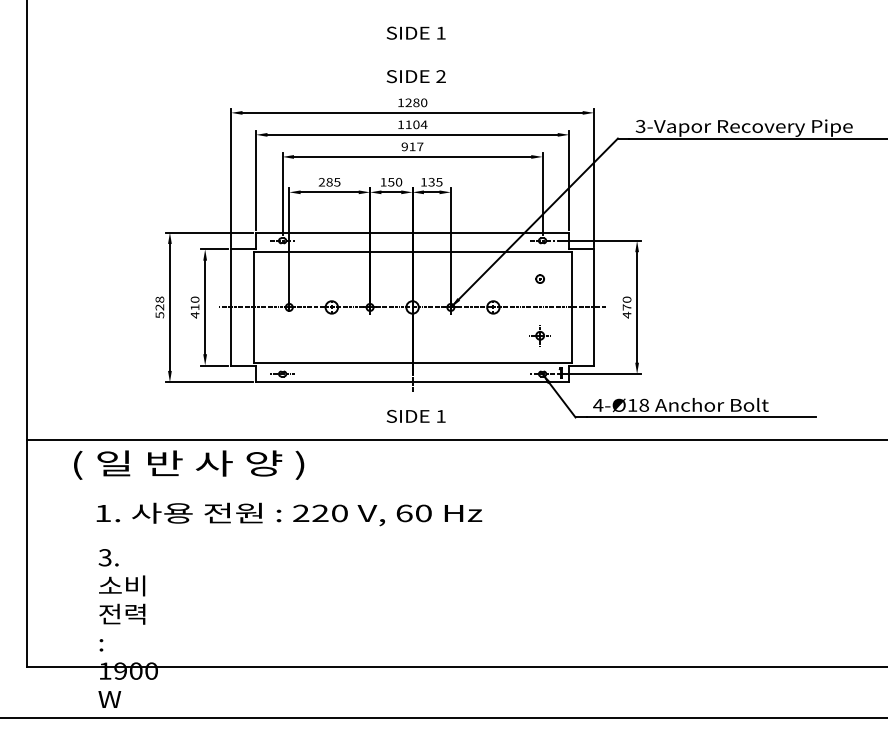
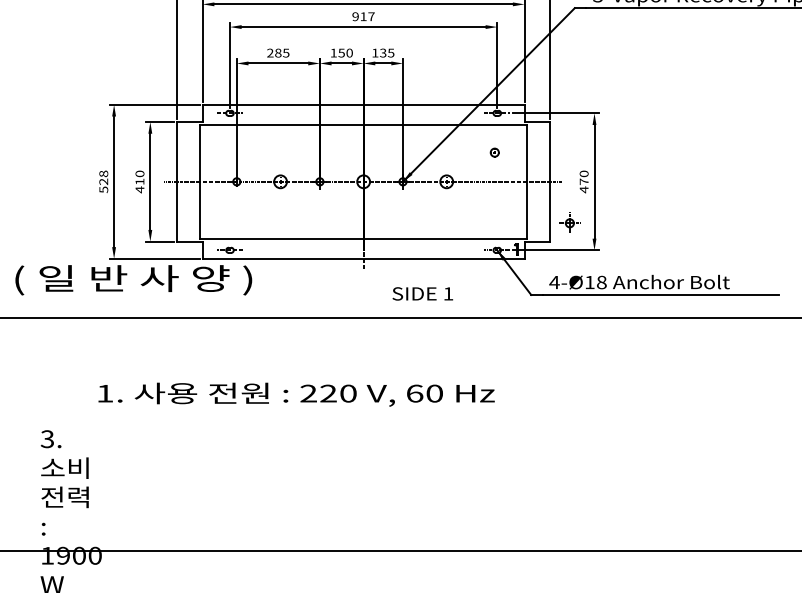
part: (539, 335) -> (569, 223), moved
text: (415, 416) -> (422, 293), moved
text: (189, 464) -> (134, 279), moved
text: (289, 514) -> (296, 394), moved

